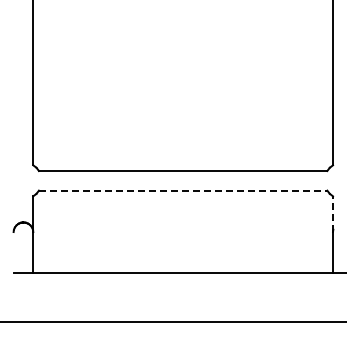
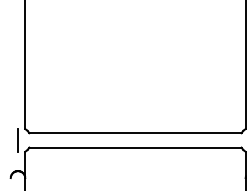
line: (22, 180) -> (17, 140), added
line: (183, 190) -> (135, 147), dashed -> solid
line: (333, 214) -> (246, 165), dashed -> solid

